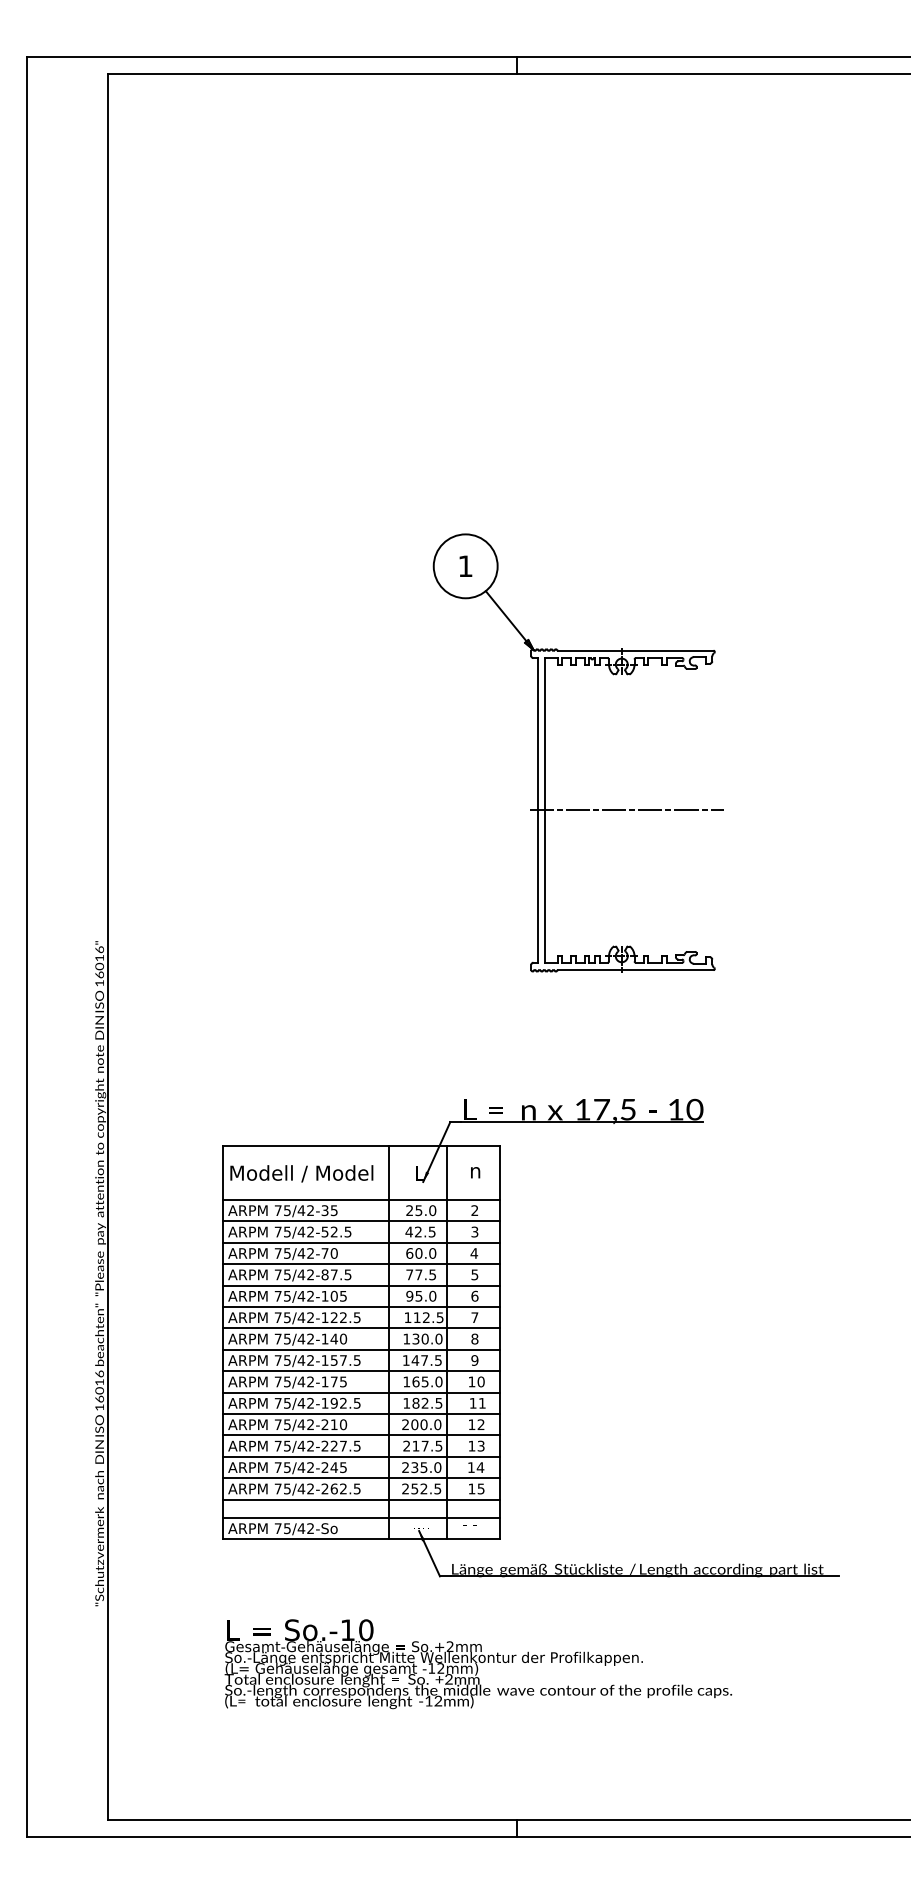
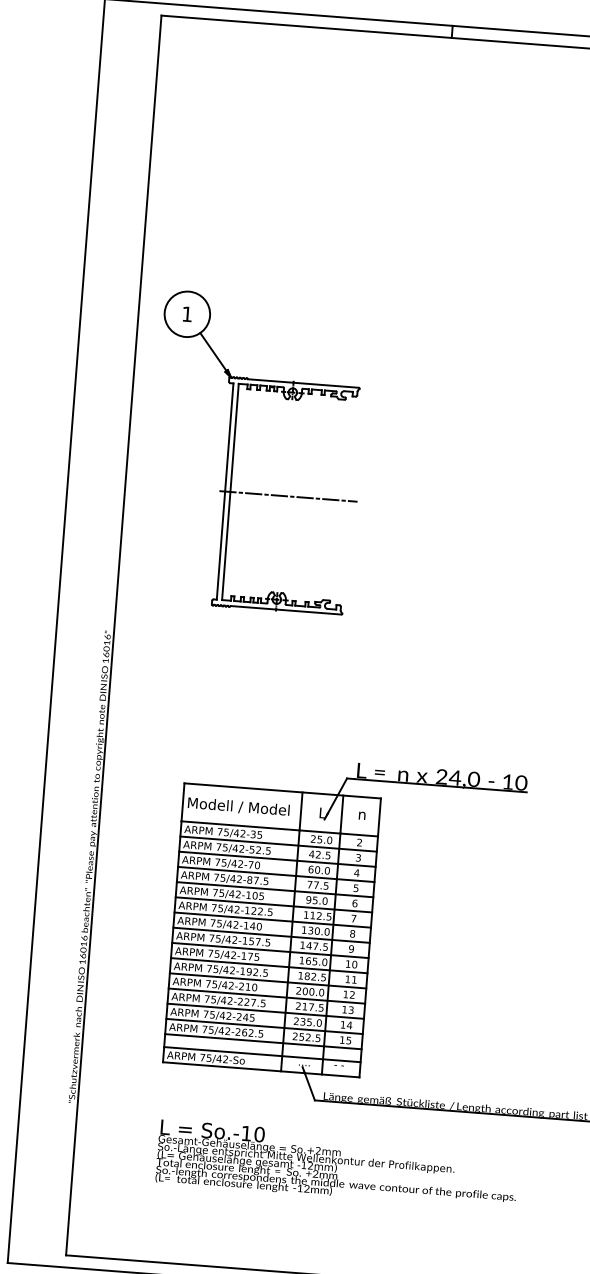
part: (545, 752) -> (233, 450), moved
text: (605, 1109) -> (457, 778), 17,5 -> 24,0

